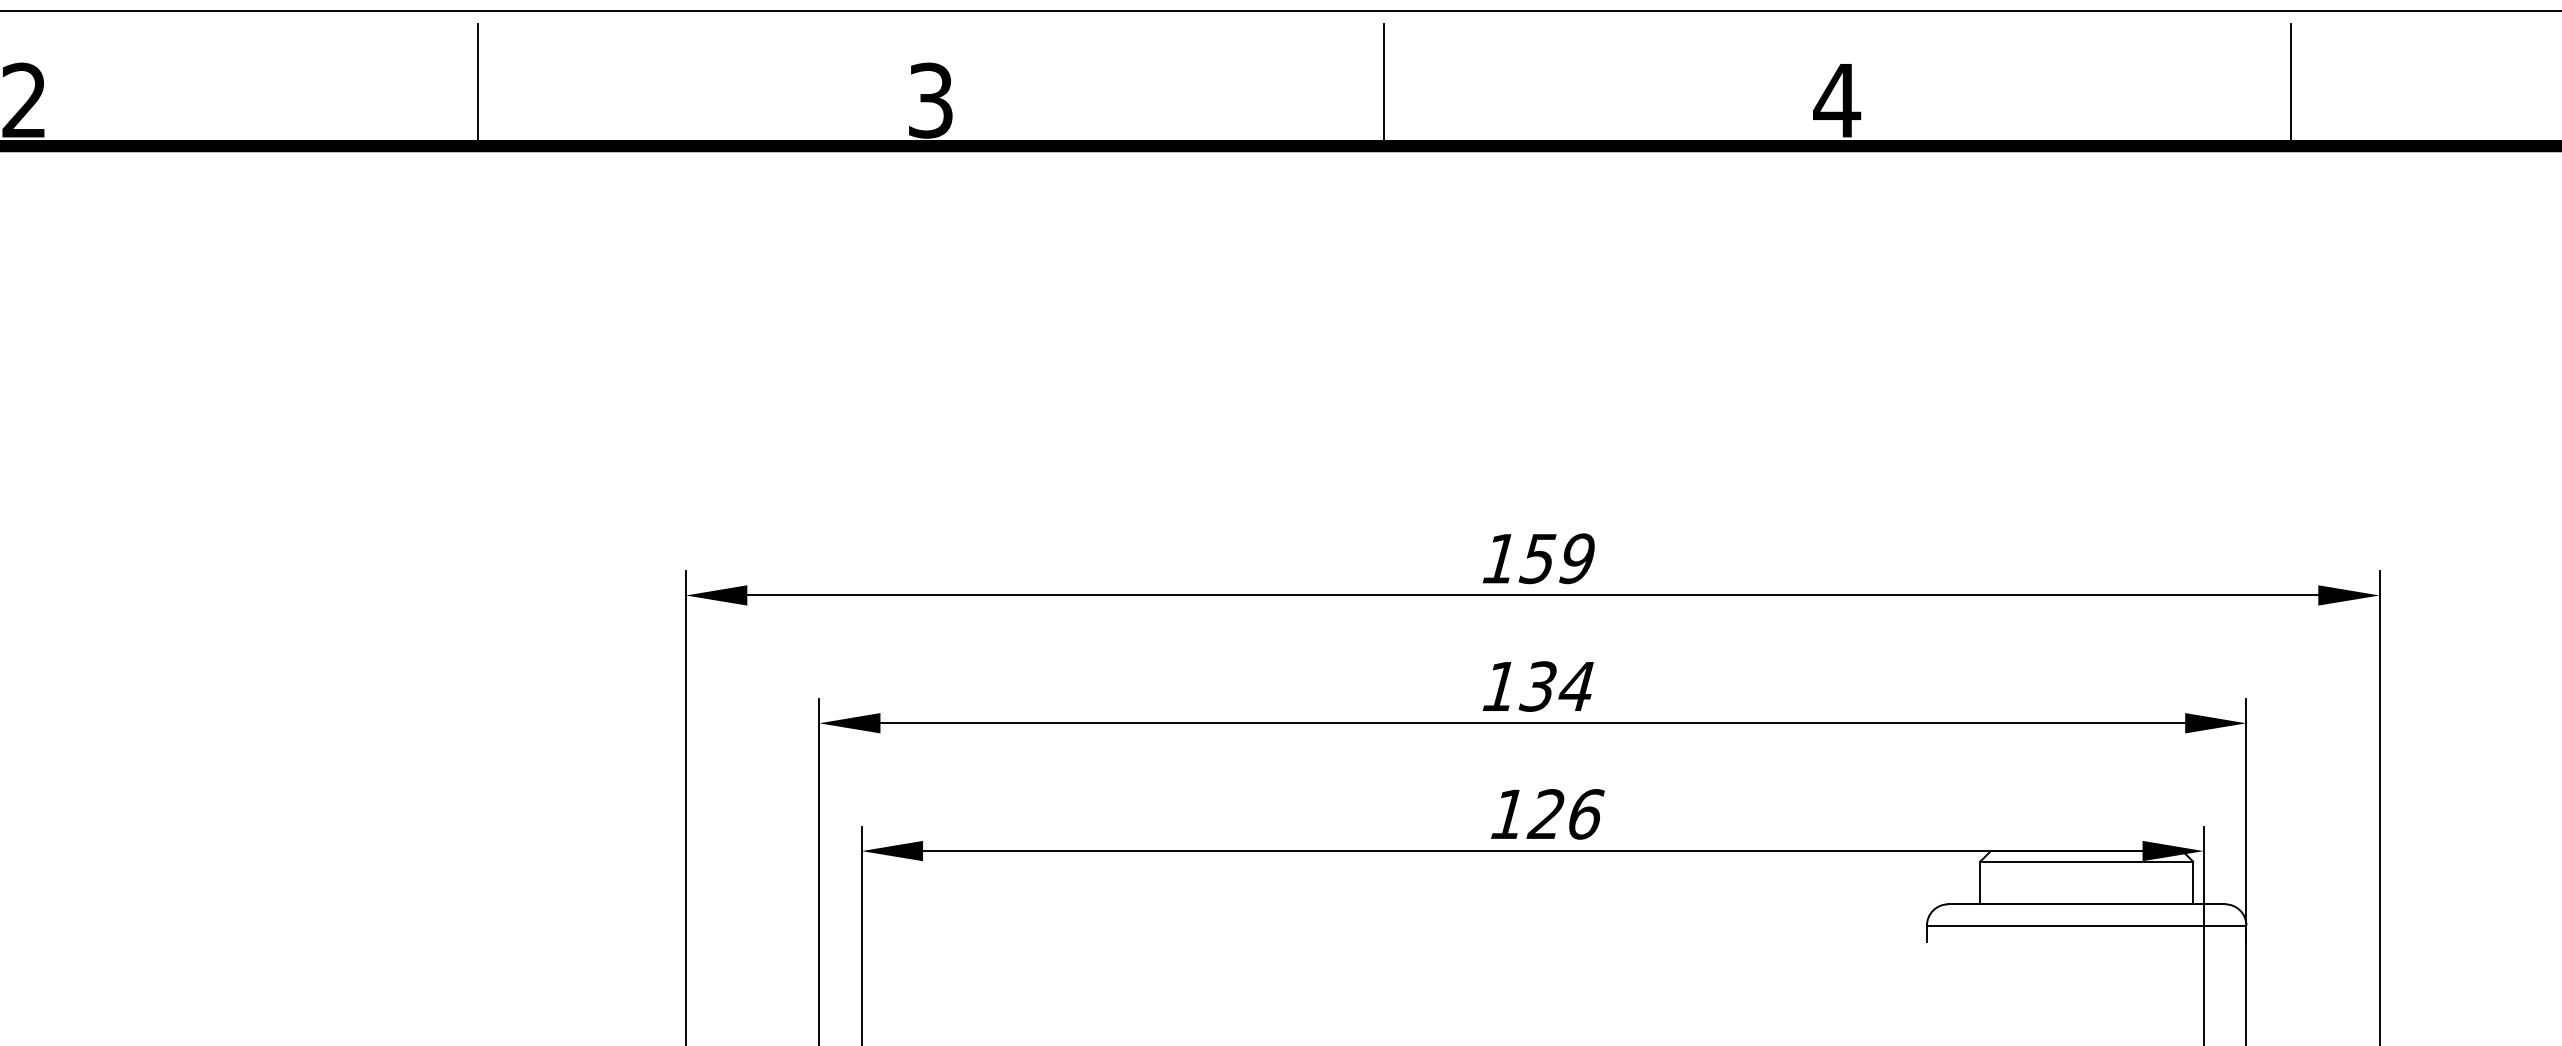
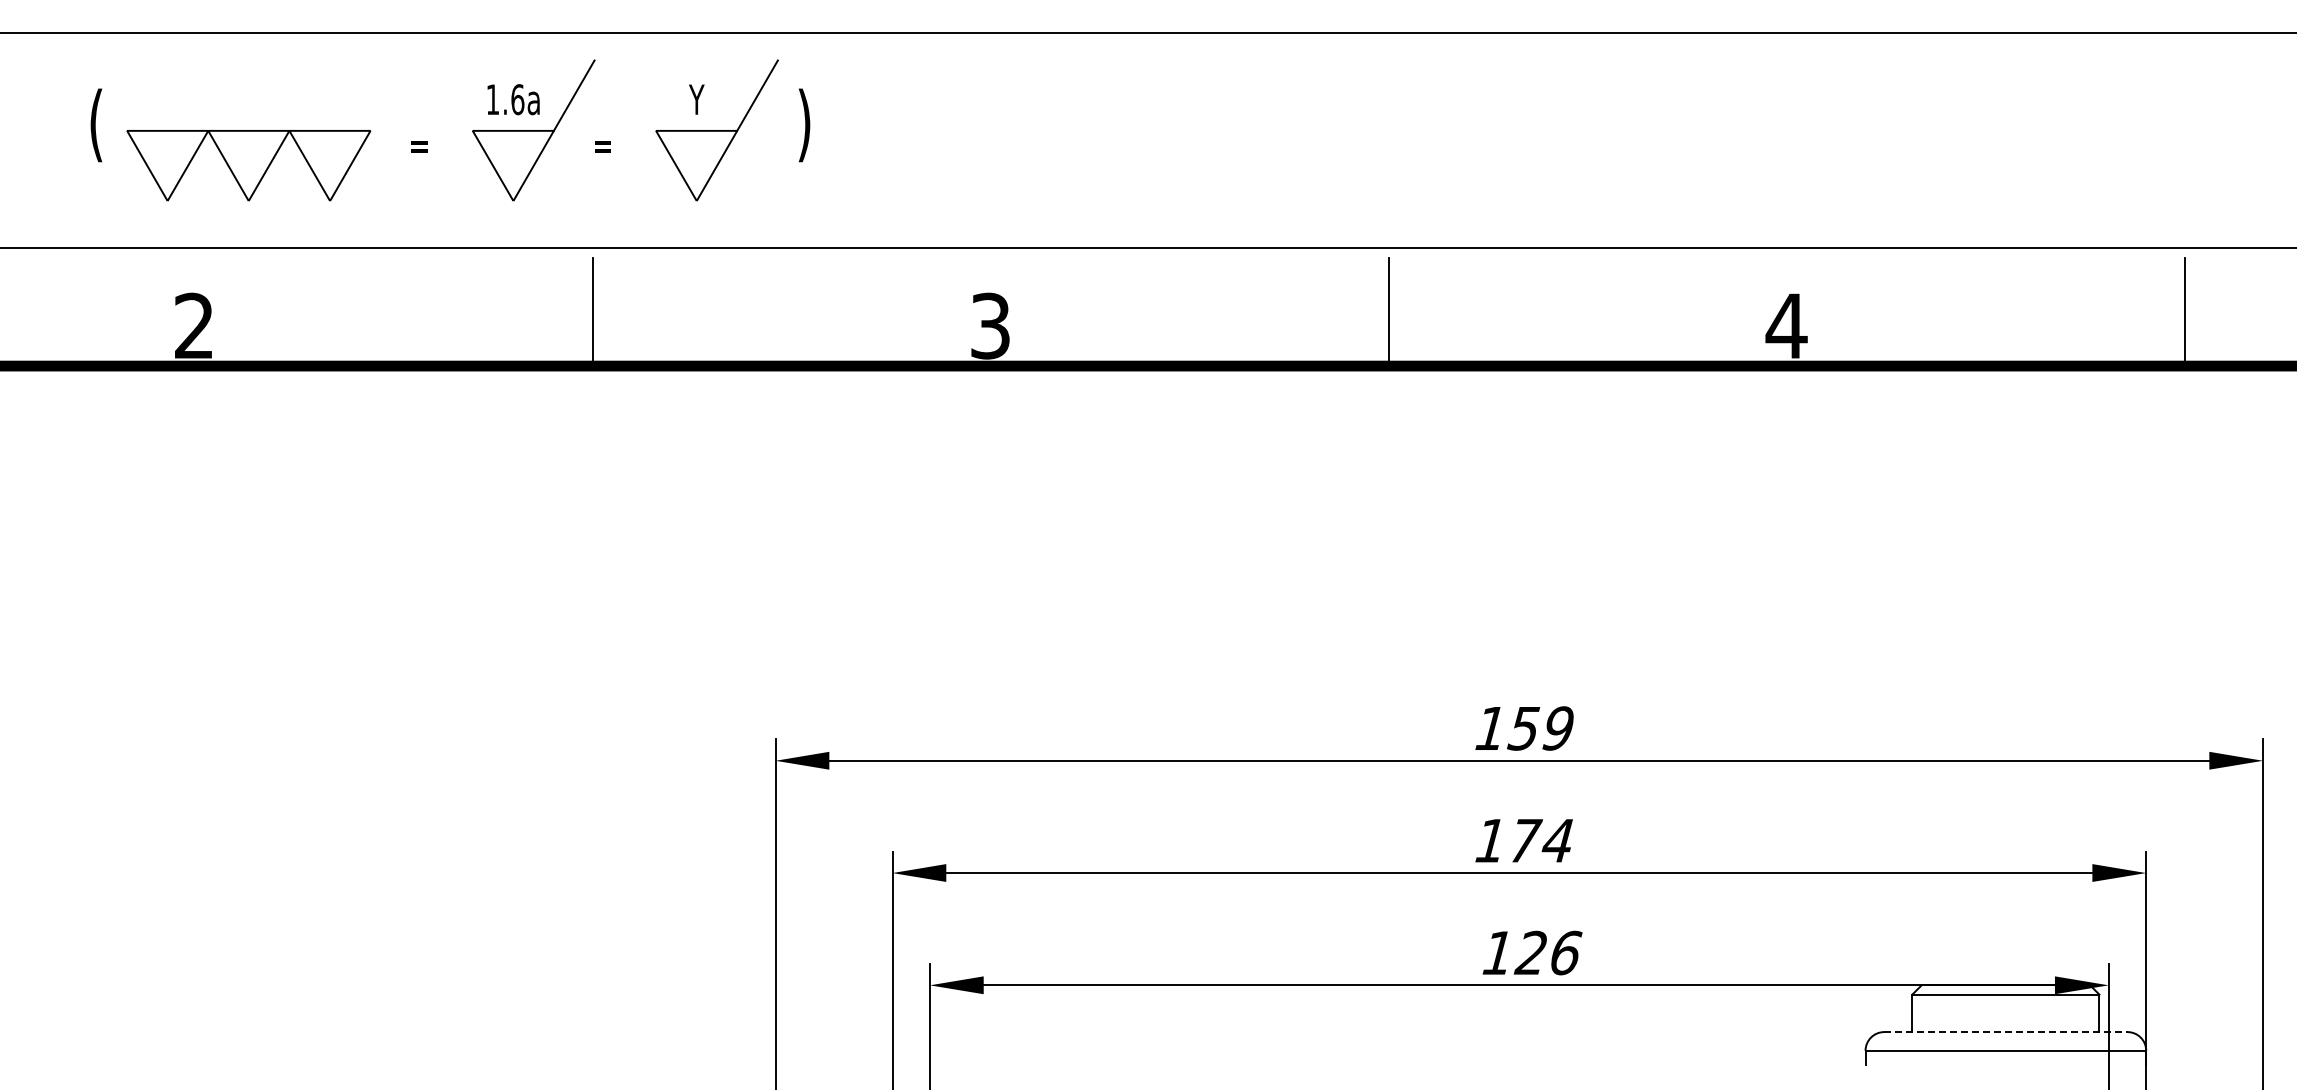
text: (1539, 686) -> (1525, 840), 134 -> 174
line: (2086, 904) -> (2005, 1032), solid -> dashed

